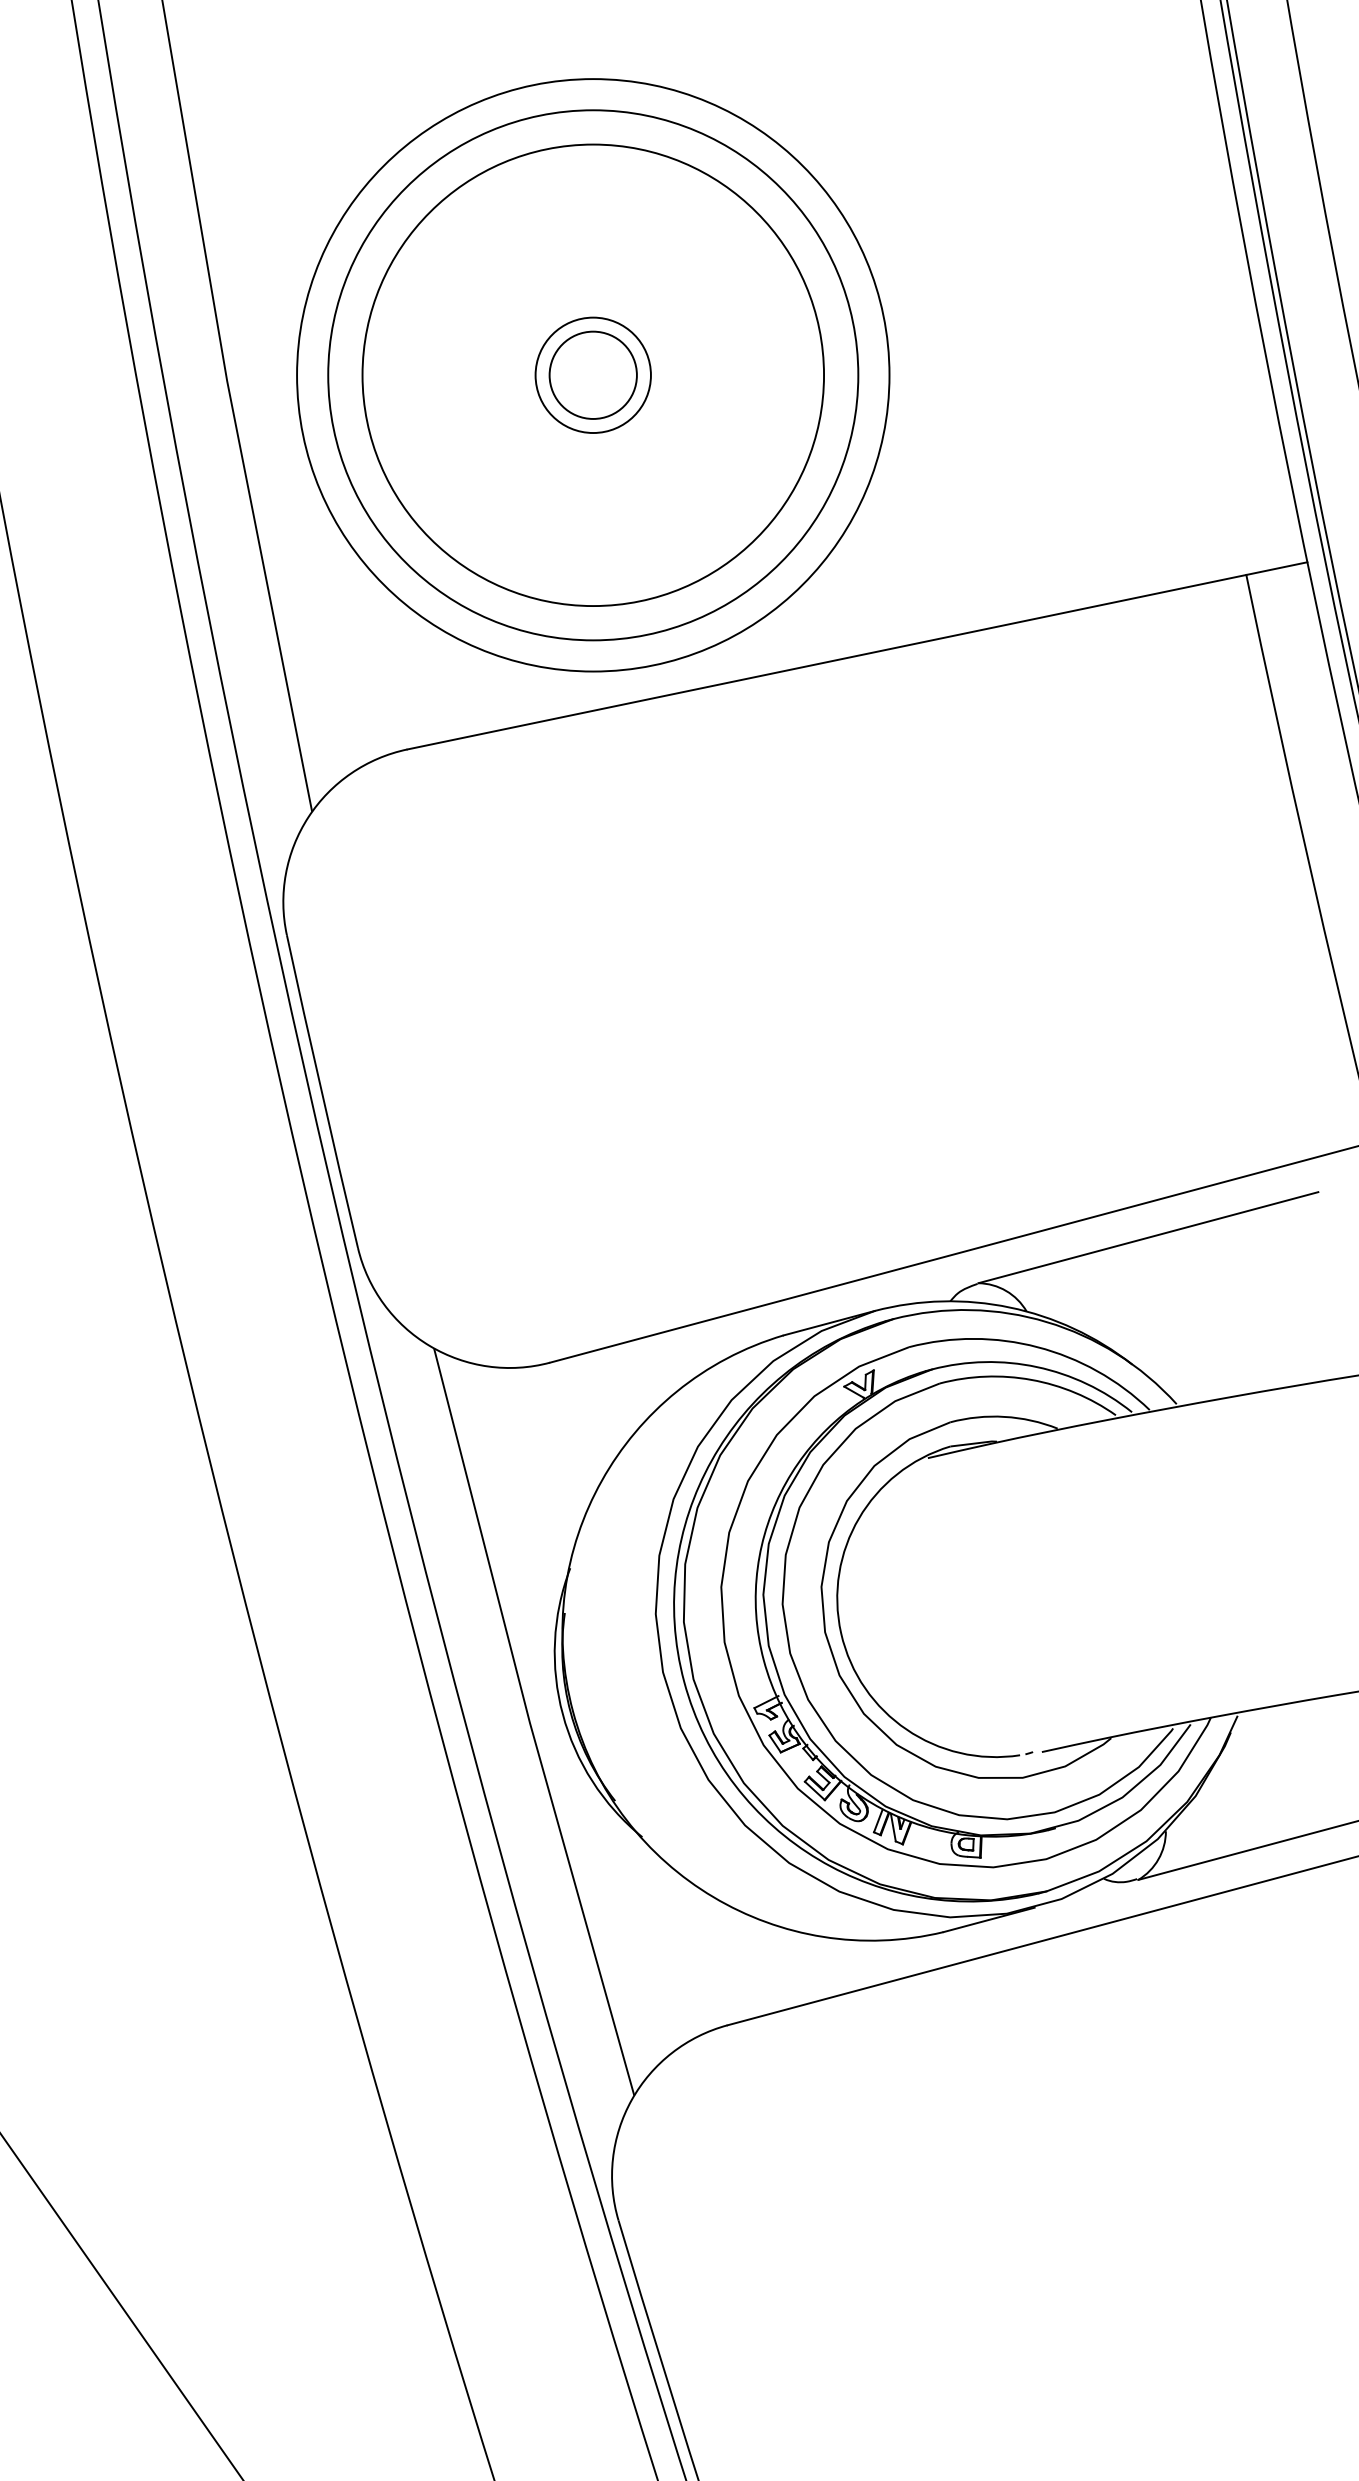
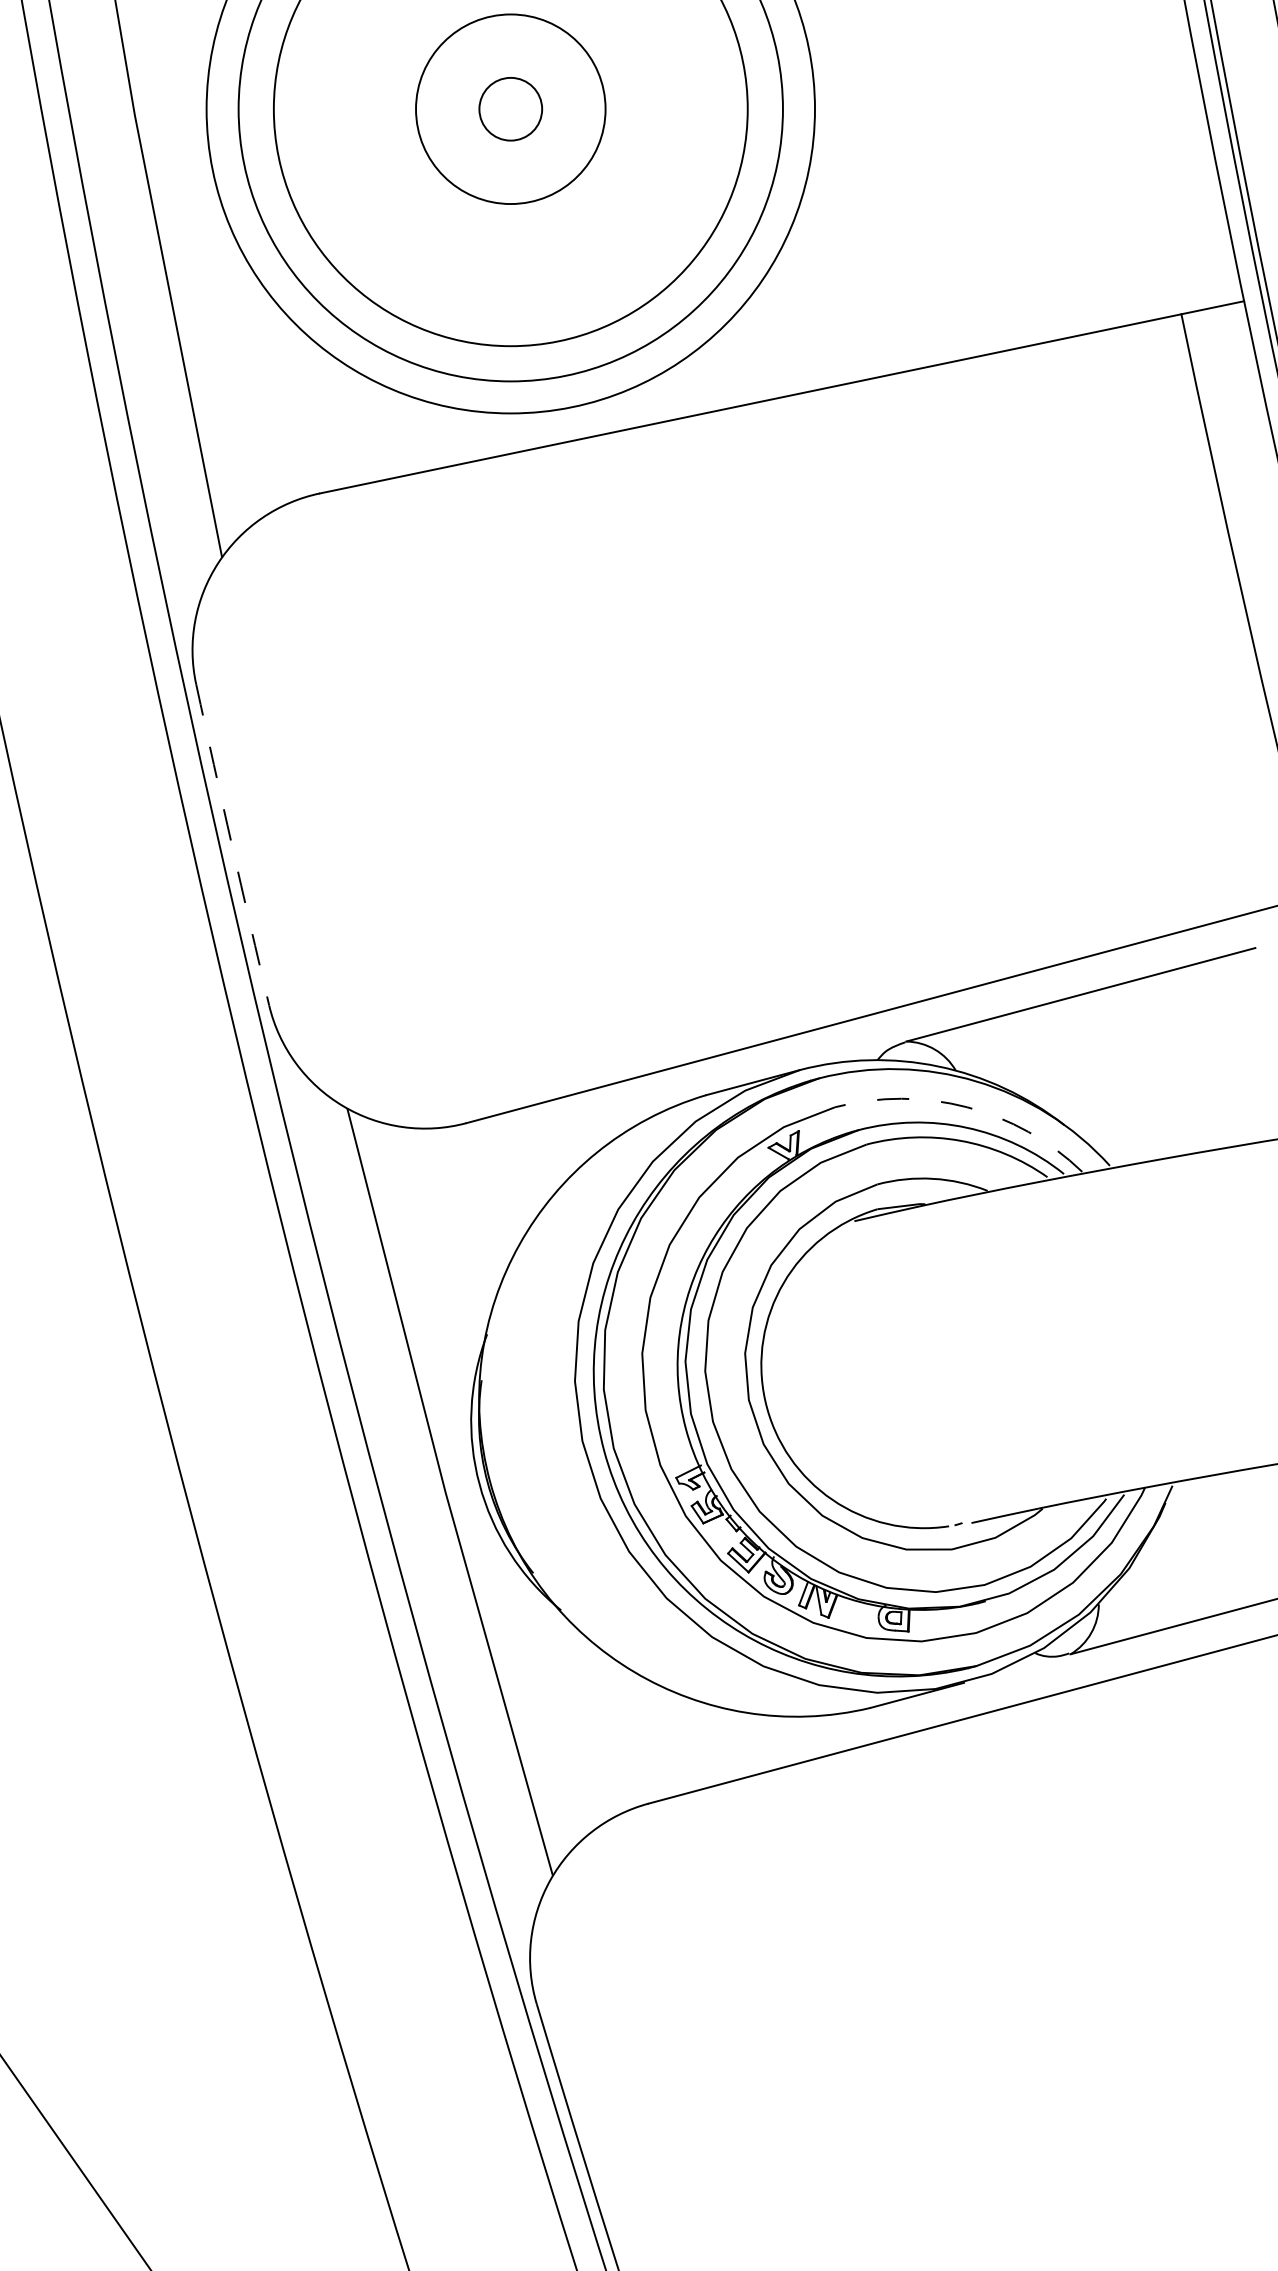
circle: (592, 374) -> (510, 108), size x0.7
circle: (592, 375) -> (510, 109), size x1.6
arc: (321, 1091) -> (231, 844), solid -> dashed
arc: (1037, 1347) -> (966, 1107), solid -> dashed

